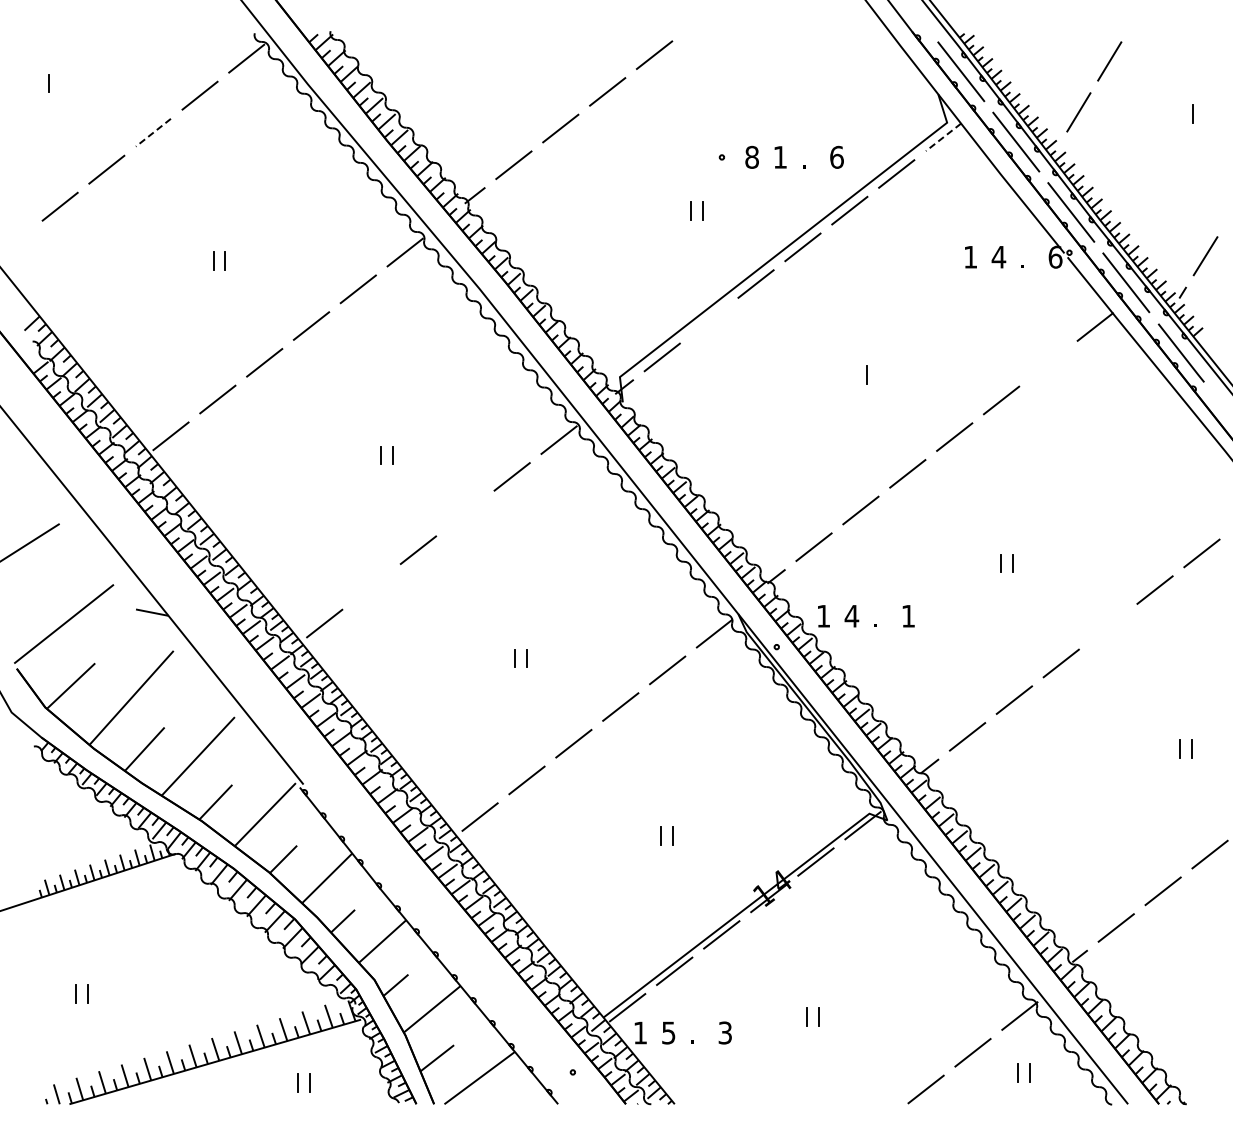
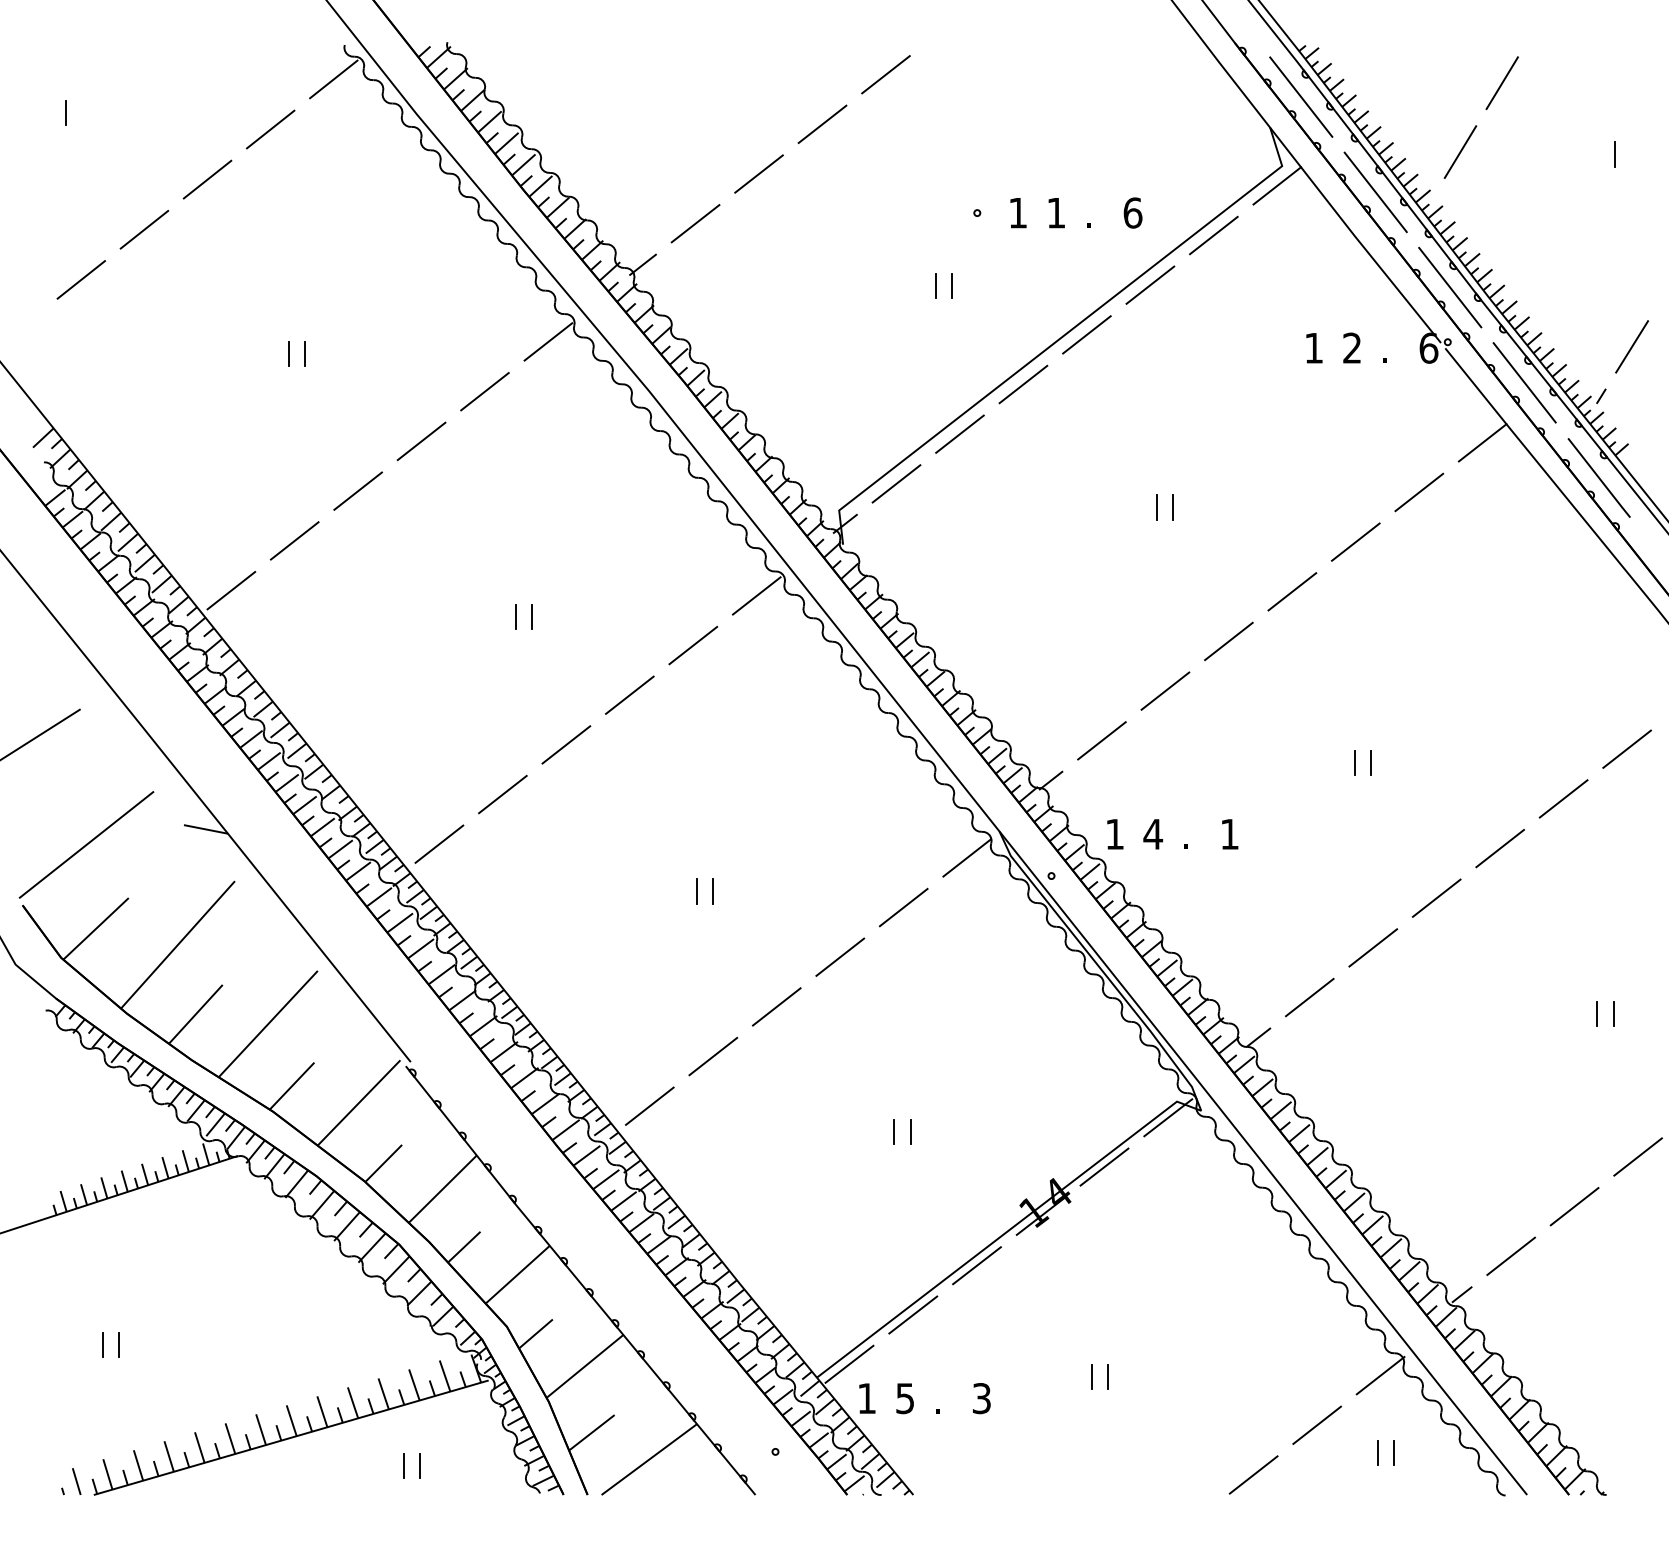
line: (153, 133) -> (207, 180), dashed -> solid
line: (943, 137) -> (1277, 186), dashed -> solid
text: (751, 156) -> (1017, 211), 8 -> 1
text: (998, 256) -> (1351, 347), 4 -> 2
line: (708, 320) -> (959, 433), added
line: (1048, 363) -> (1419, 492), added
line: (854, 374) -> (1156, 506), added
line: (464, 513) -> (628, 695), added
line: (371, 586) -> (502, 794), added
line: (1107, 626) -> (1499, 848), added

